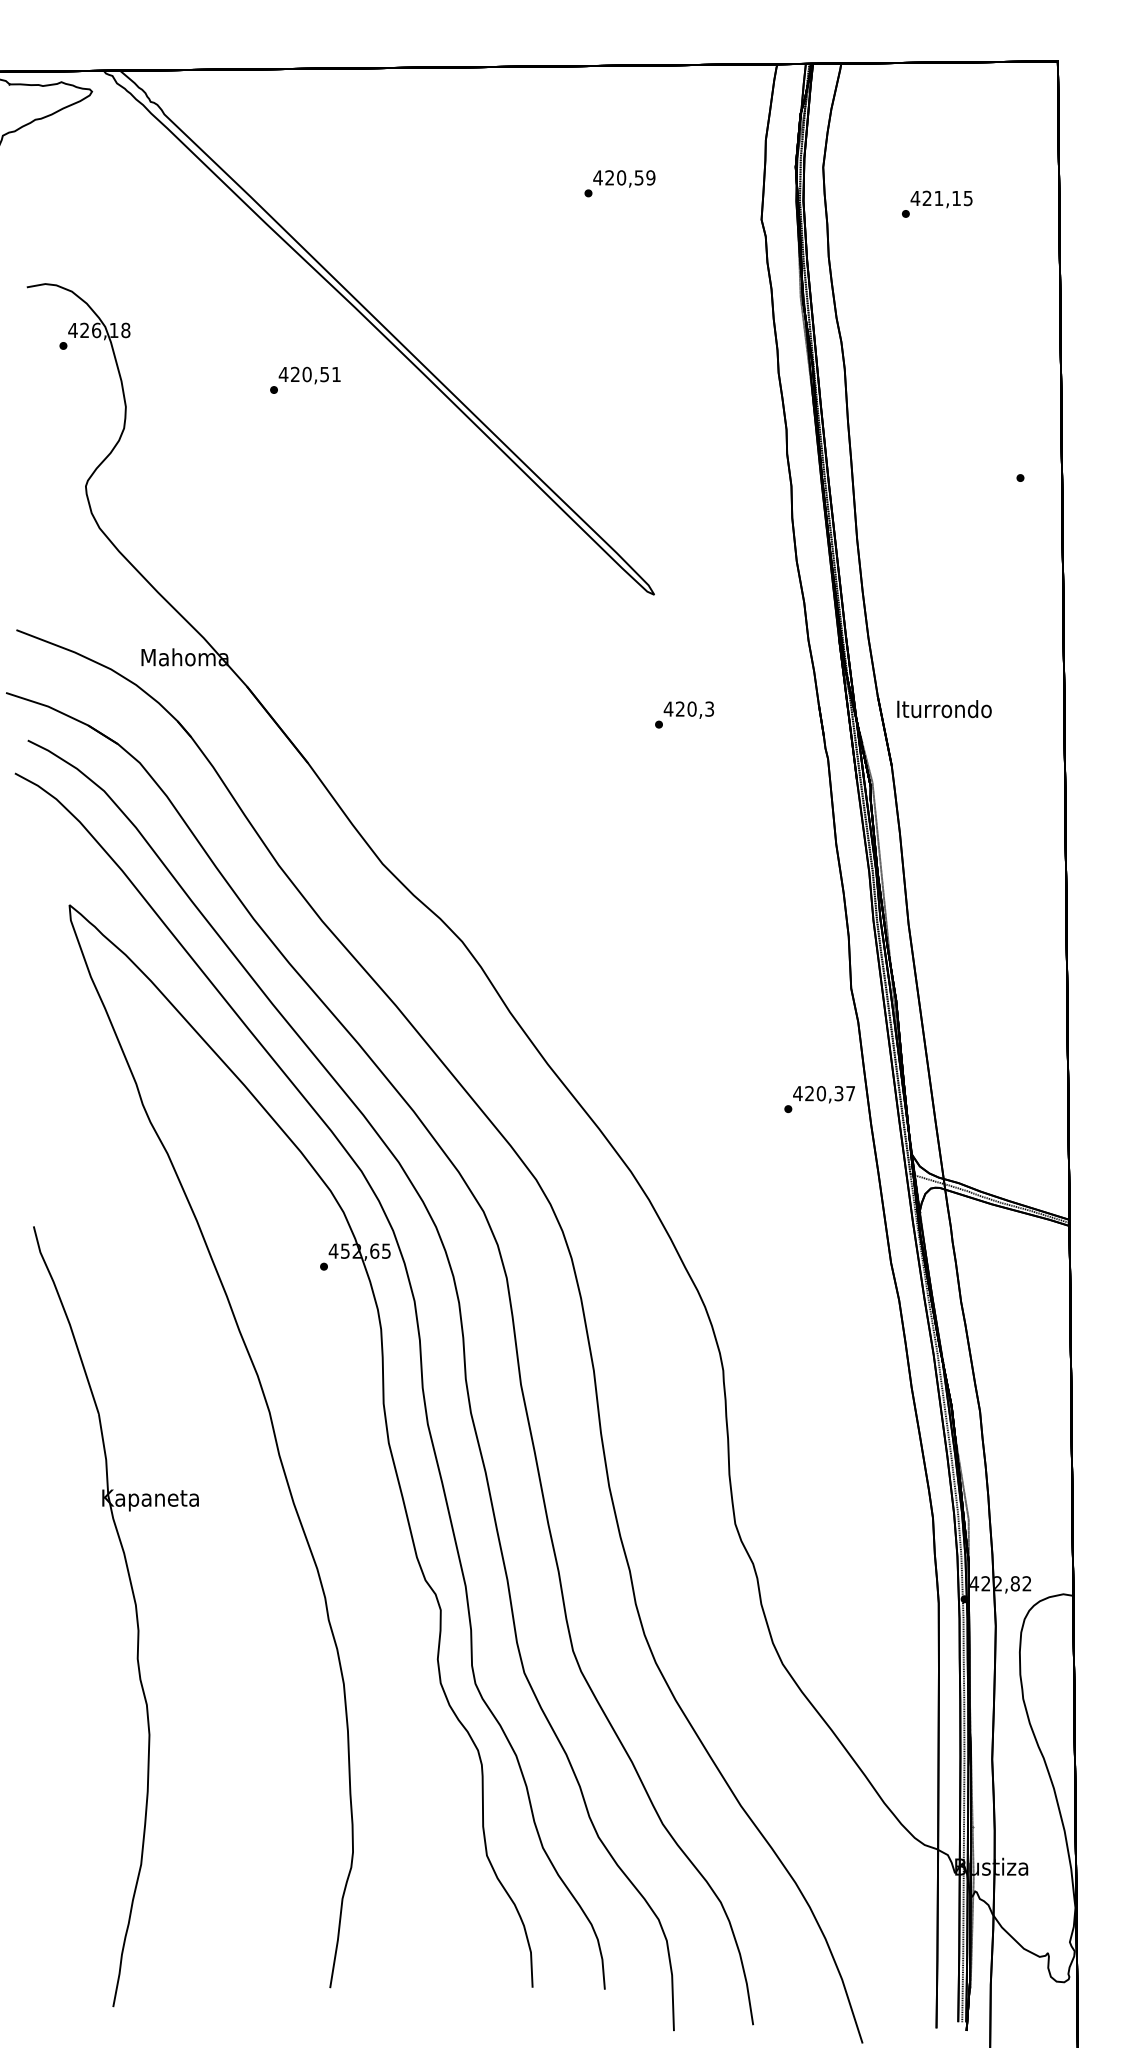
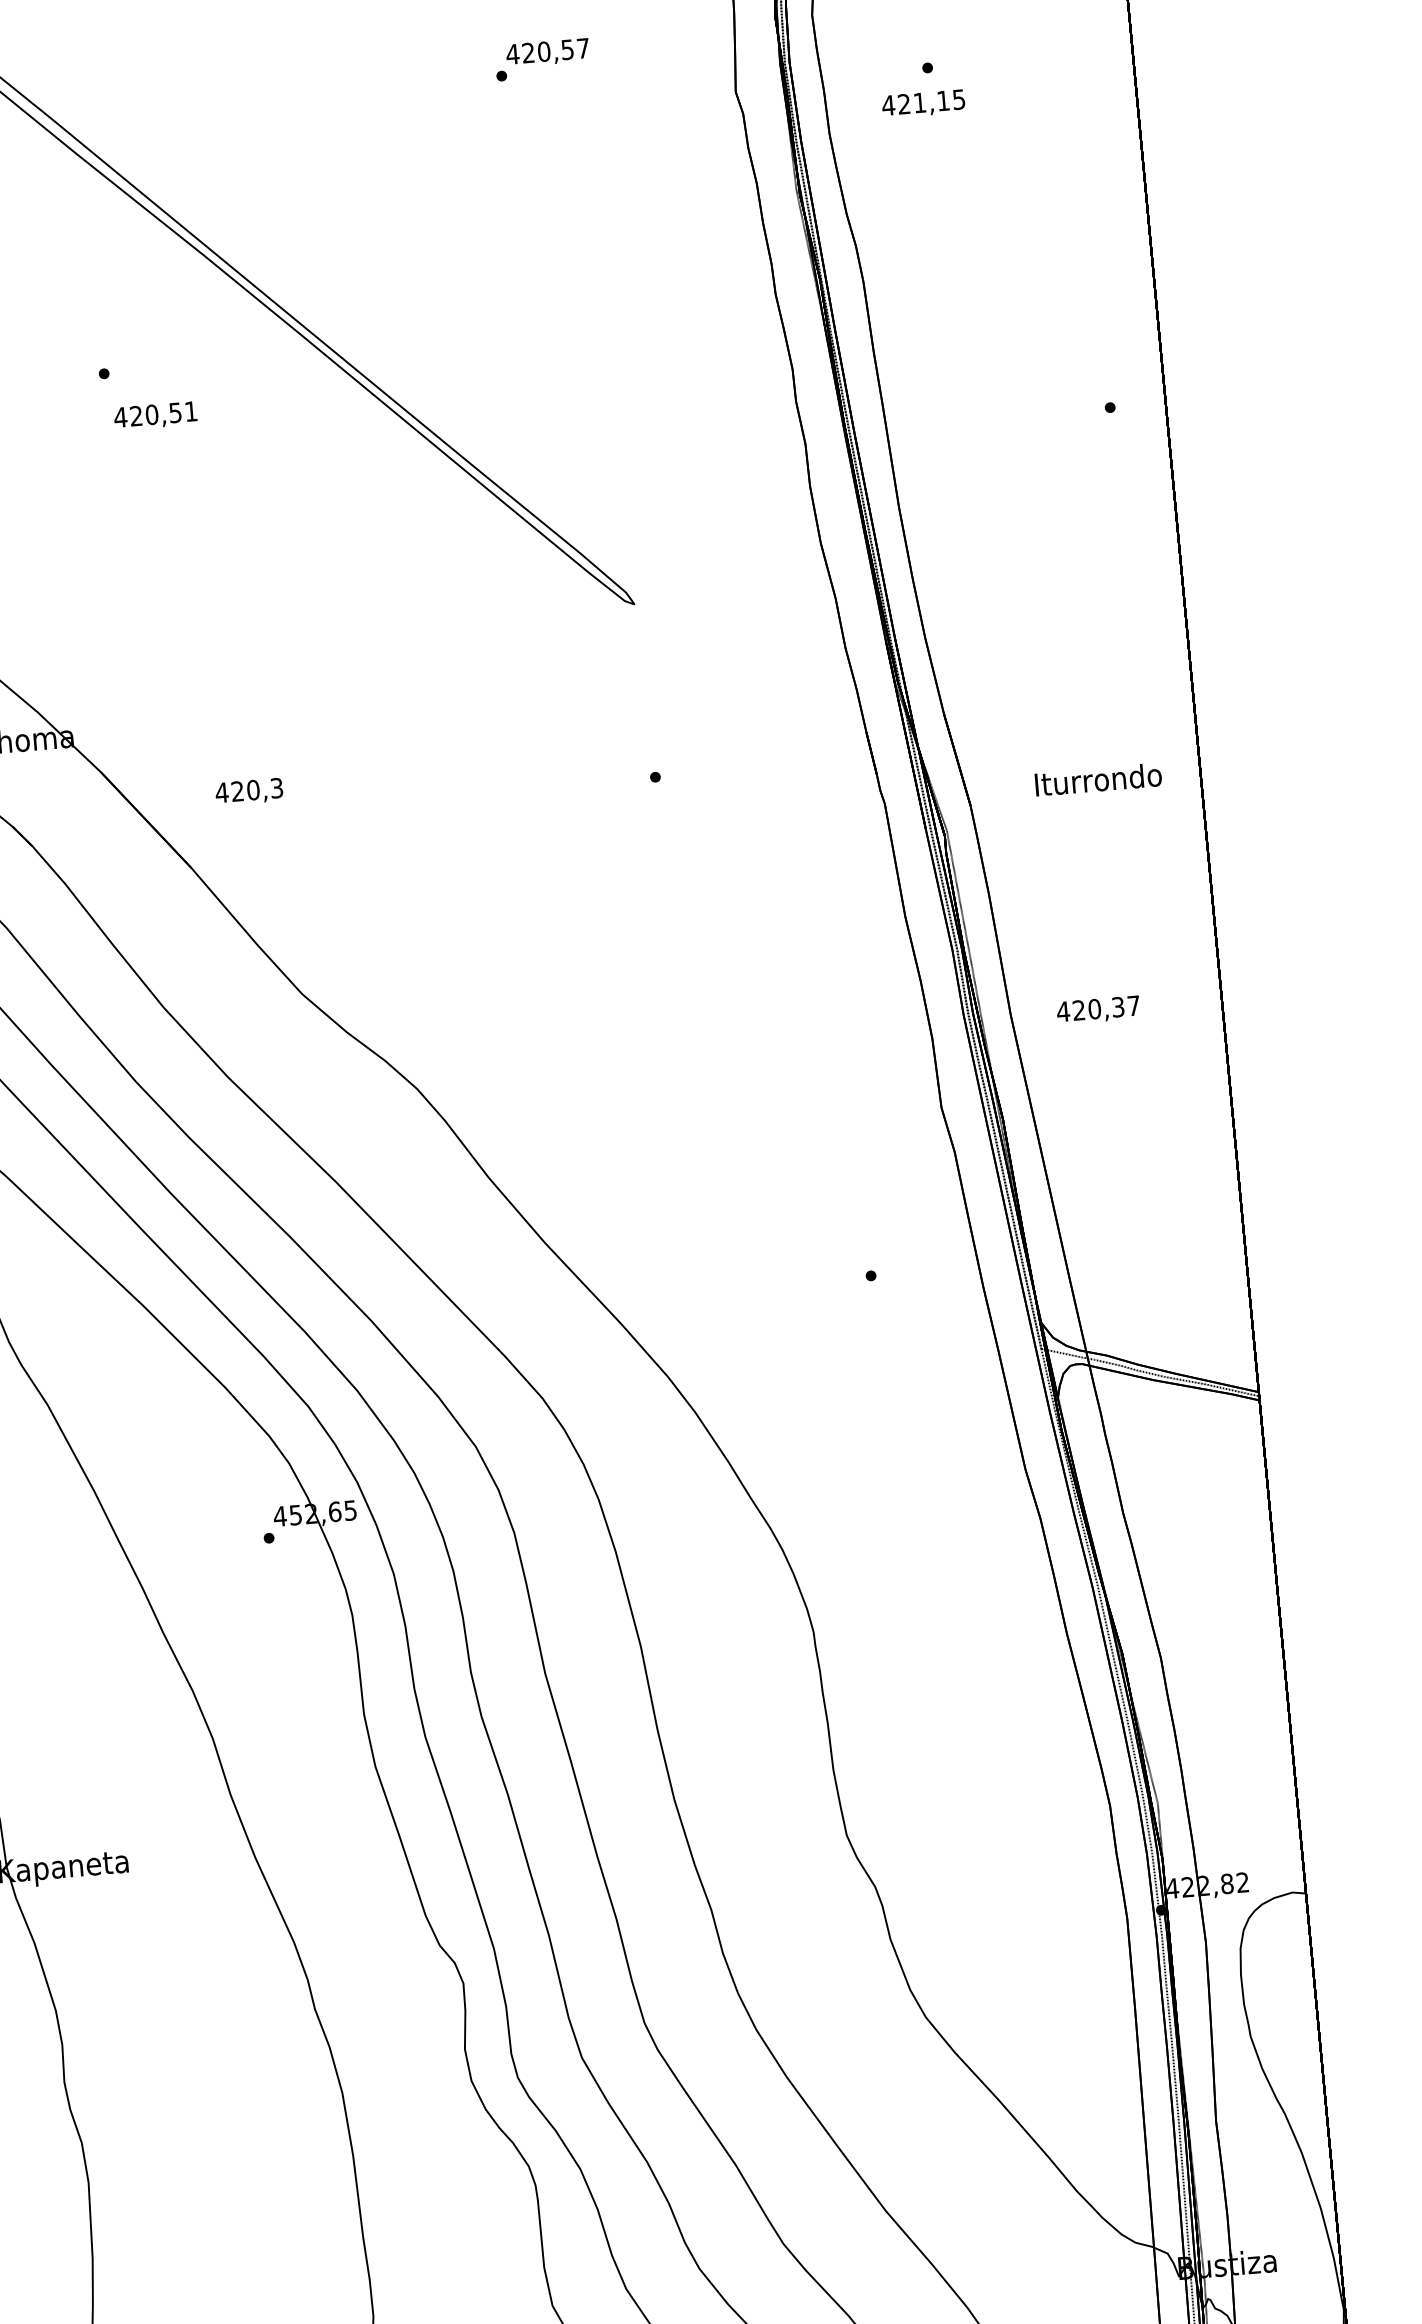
text: (650, 177) -> (582, 47), 420,59 -> 420,57
text: (941, 199) -> (923, 104), moved
text: (309, 375) -> (155, 415), moved
text: (688, 709) -> (248, 791), moved
text: (944, 709) -> (1098, 780), moved
text: (823, 1094) -> (1097, 1010), moved

